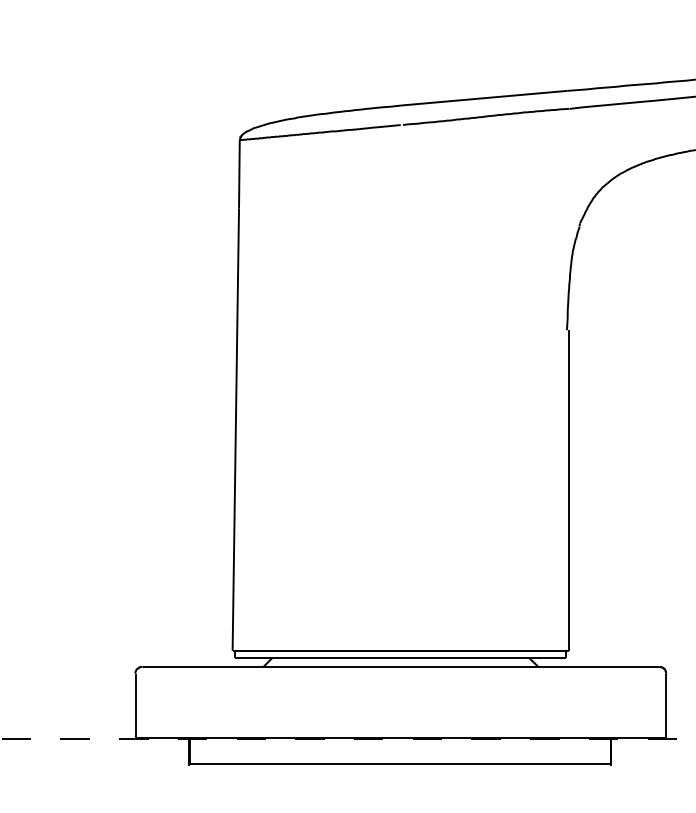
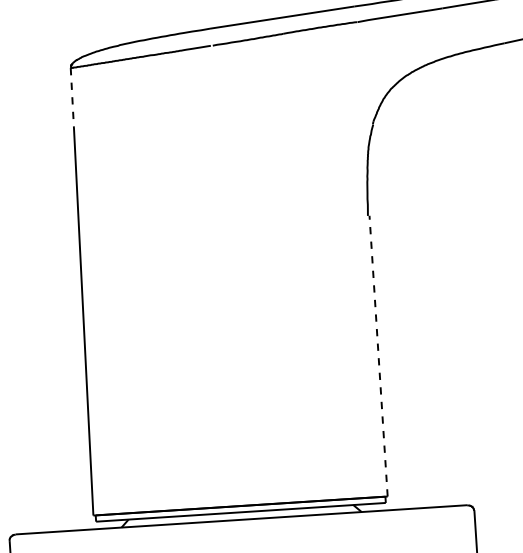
line: (239, 174) -> (72, 98), solid -> dashed
line: (568, 489) -> (378, 355), solid -> dashed

